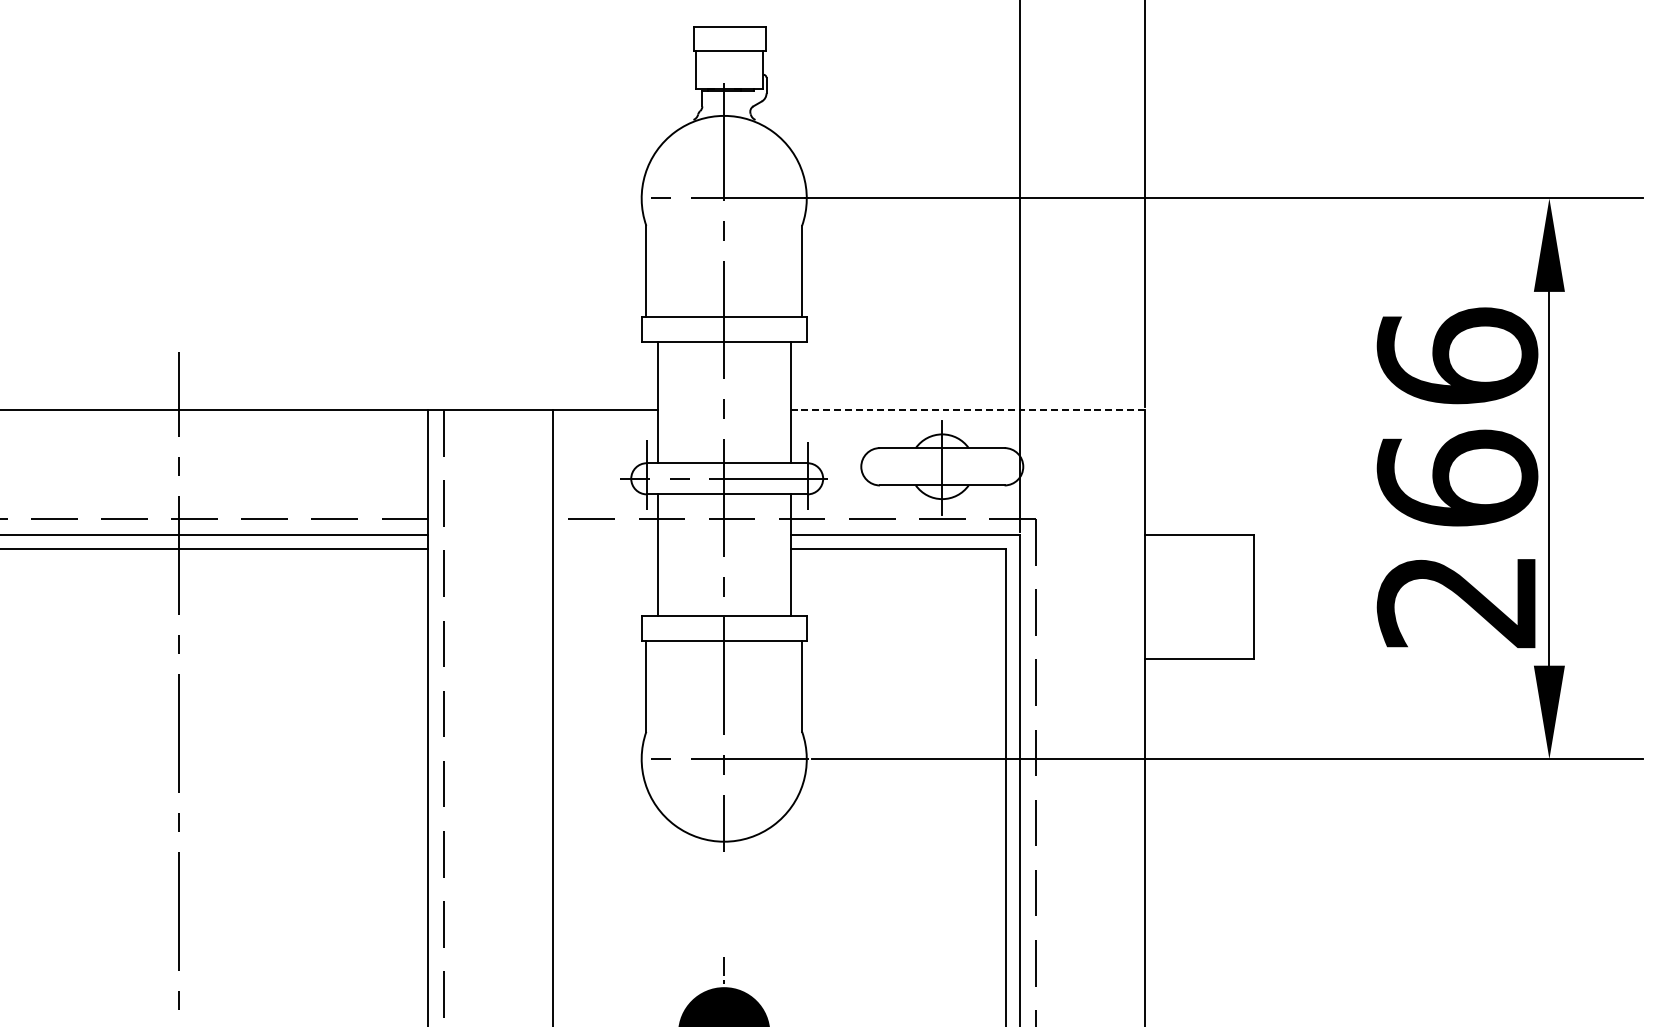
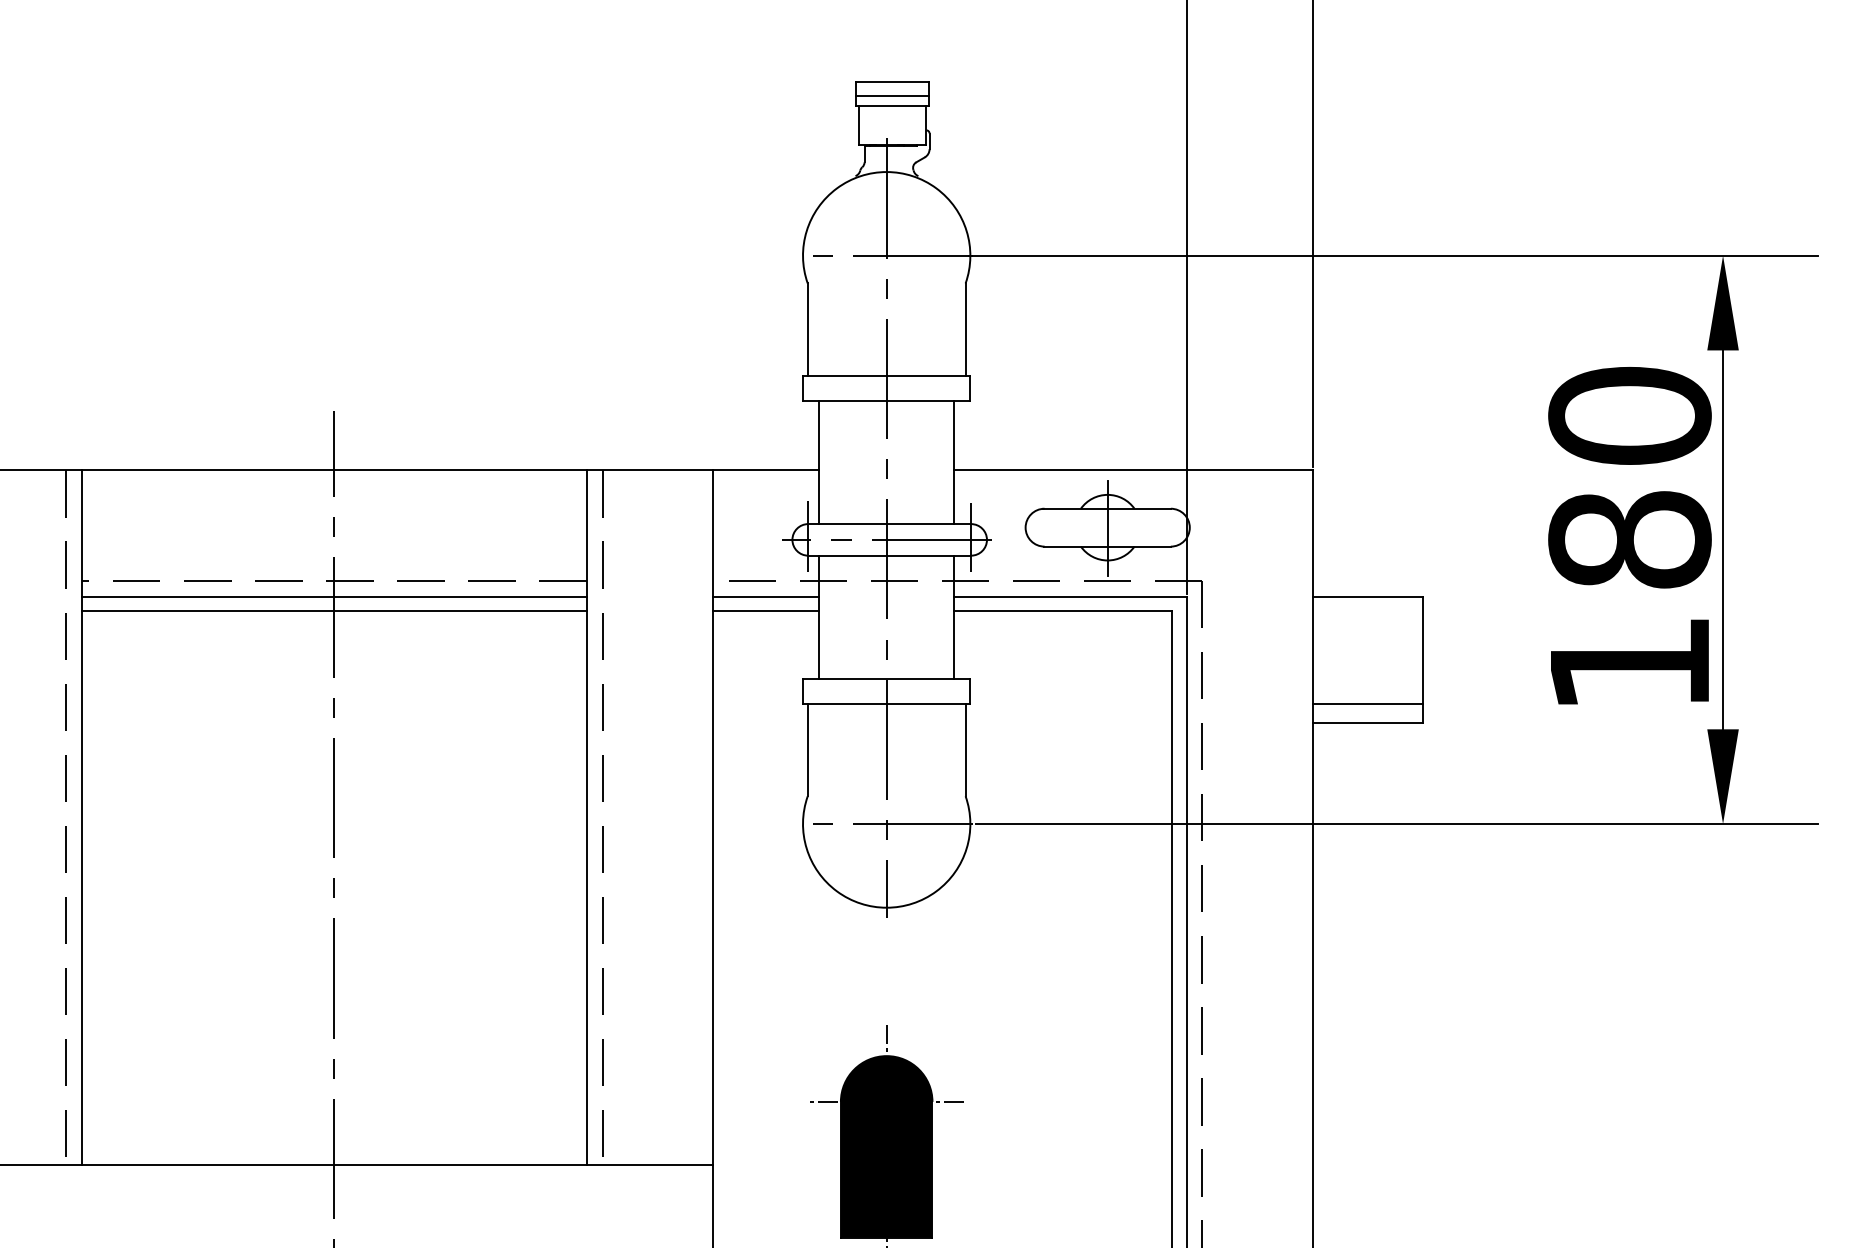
line: (729, 40) -> (892, 95), added
line: (967, 410) -> (1133, 470), dashed -> solid
text: (1457, 477) -> (1629, 538), 266 -> 180
line: (605, 534) -> (766, 596), added
line: (605, 548) -> (766, 610), added
line: (1198, 641) -> (1367, 704), added

